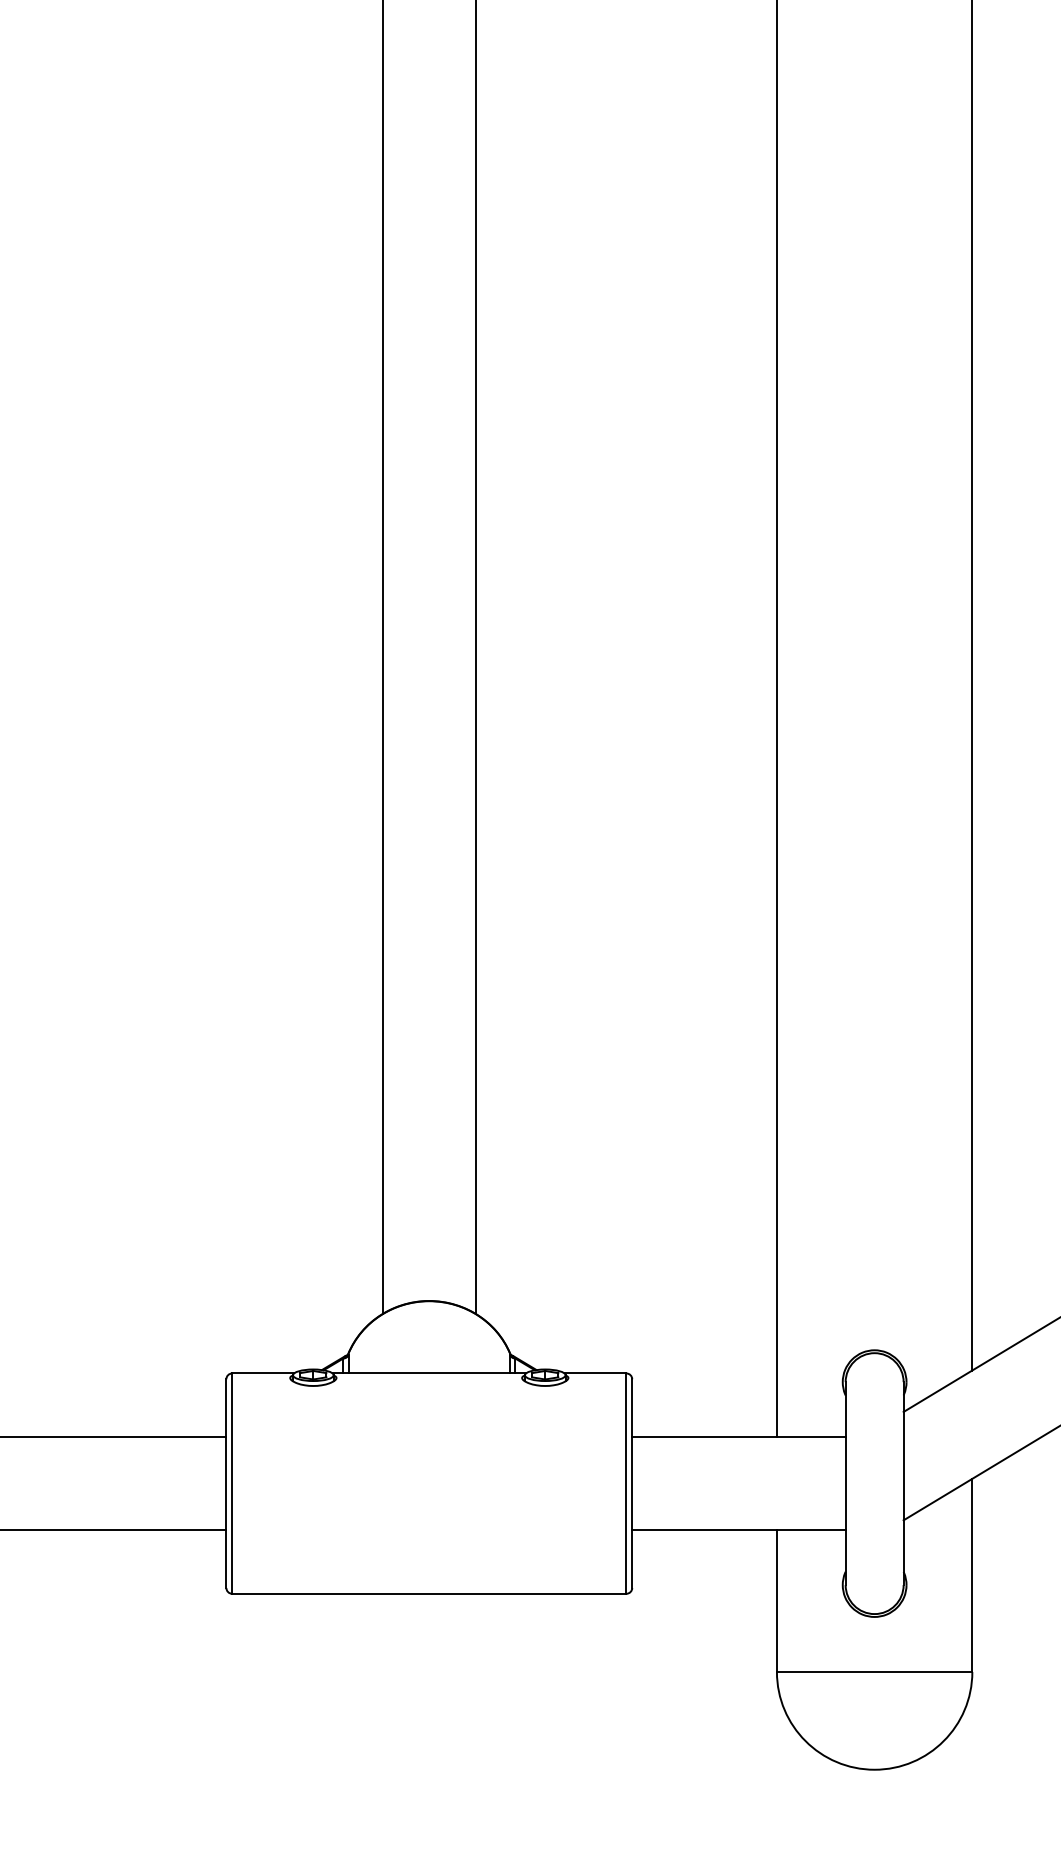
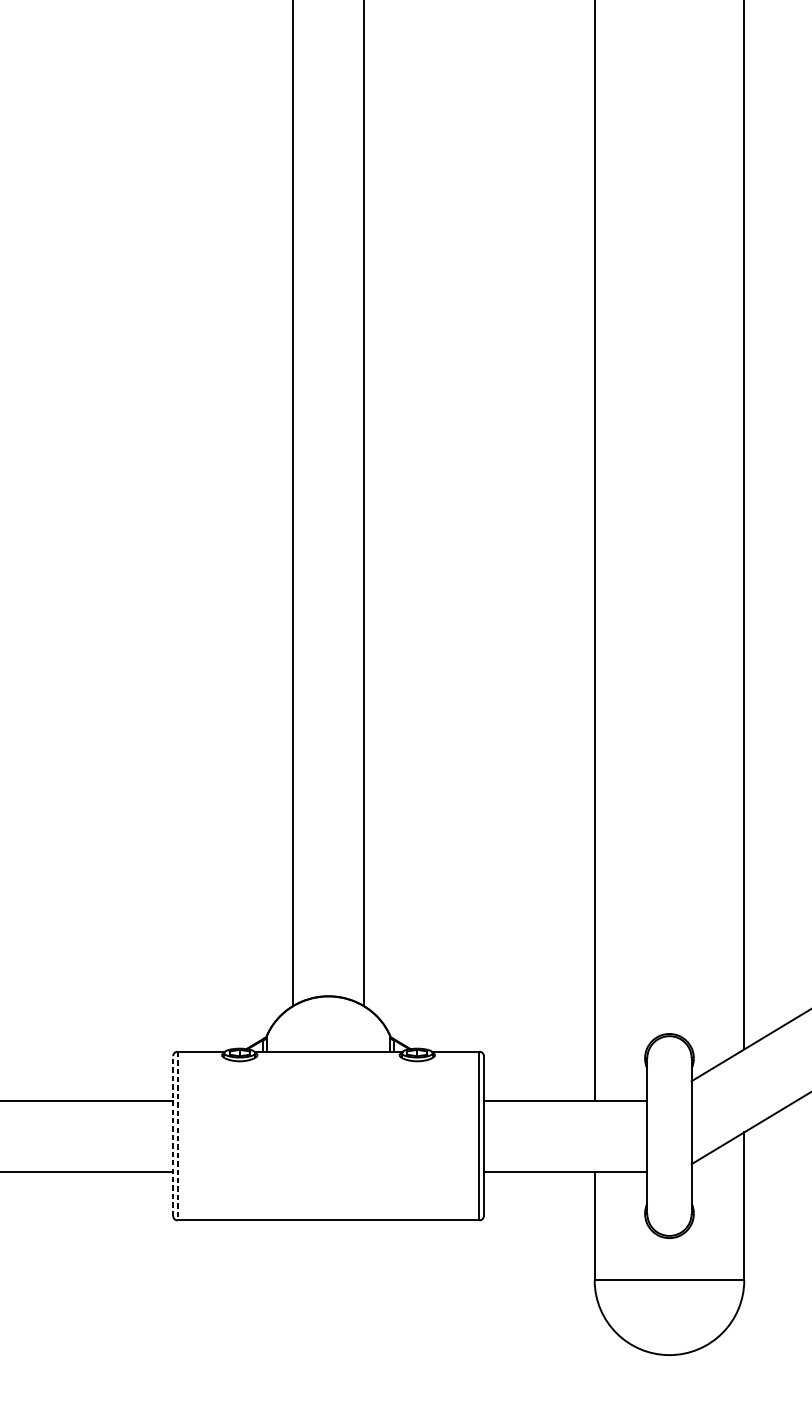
line: (226, 1483) -> (173, 1135), solid -> dashed
line: (232, 1484) -> (177, 1136), solid -> dashed

